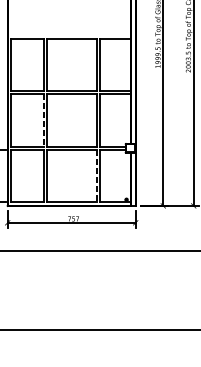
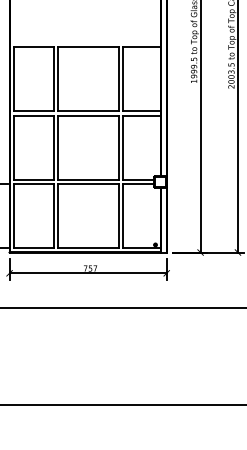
line: (43, 121) -> (53, 148), dashed -> solid
line: (96, 176) -> (118, 216), dashed -> solid

